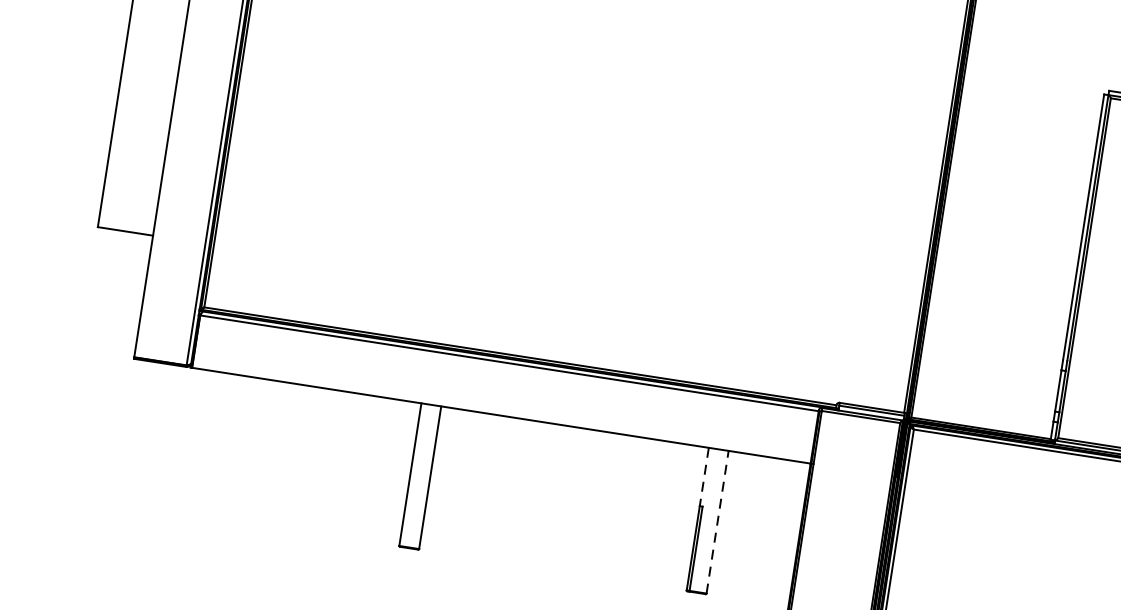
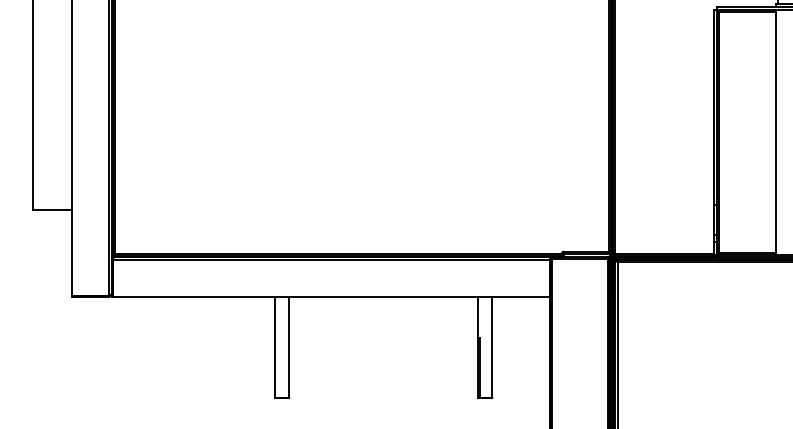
line: (704, 477) -> (478, 317), dashed -> solid
line: (717, 521) -> (492, 346), dashed -> solid

